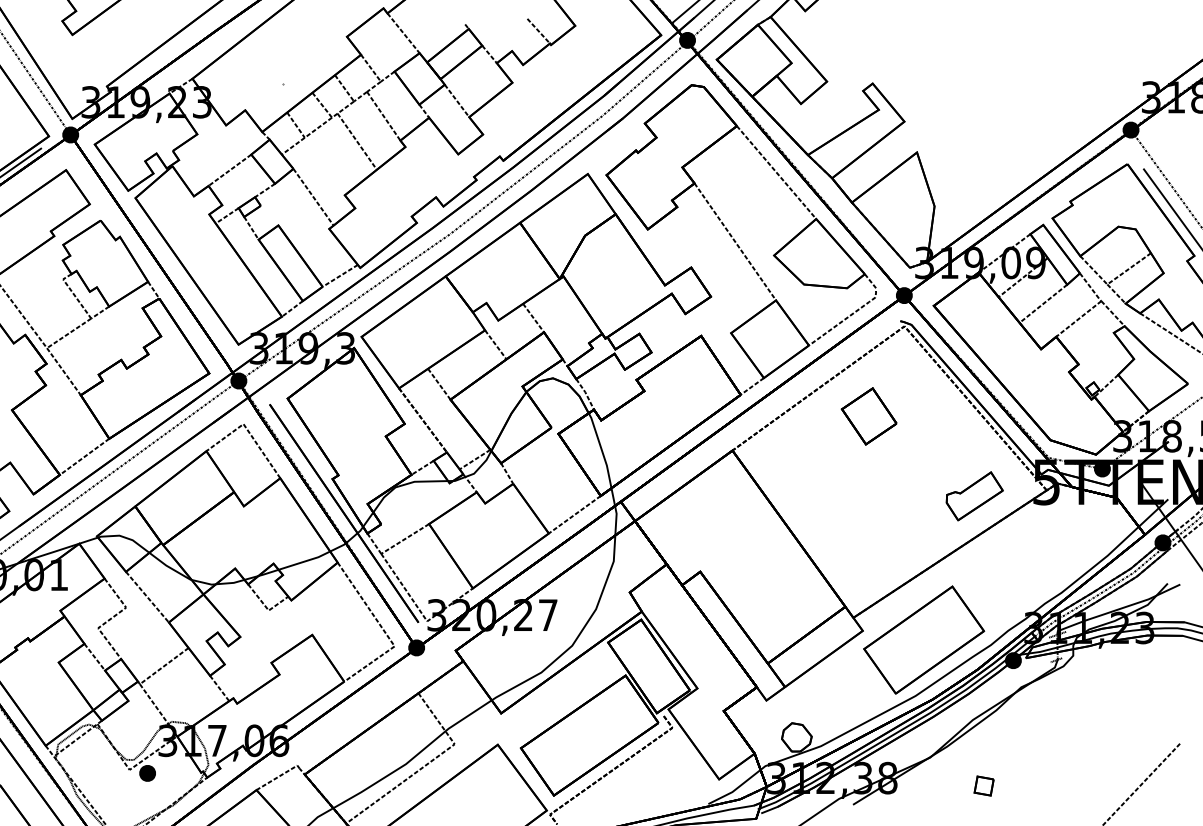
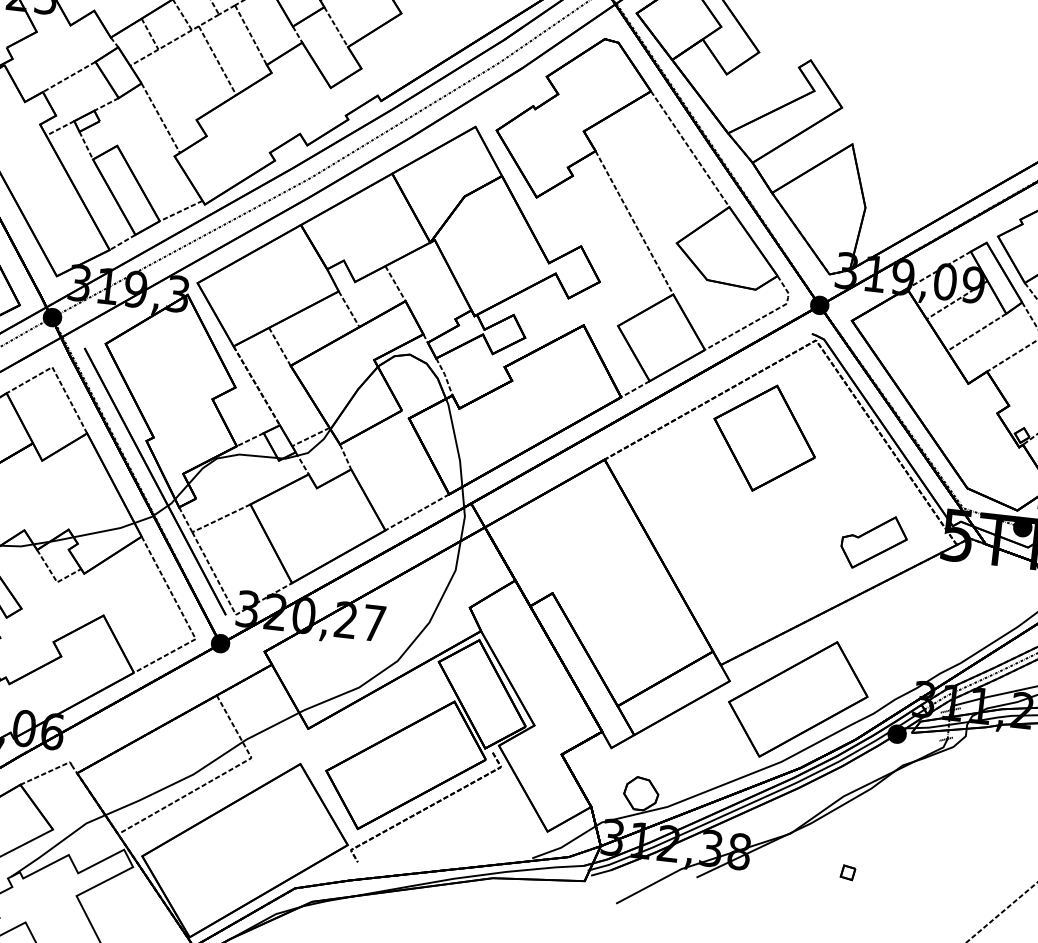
part: (868, 416) -> (763, 438), size x1.67
part: (984, 785) -> (848, 872), size x0.62

